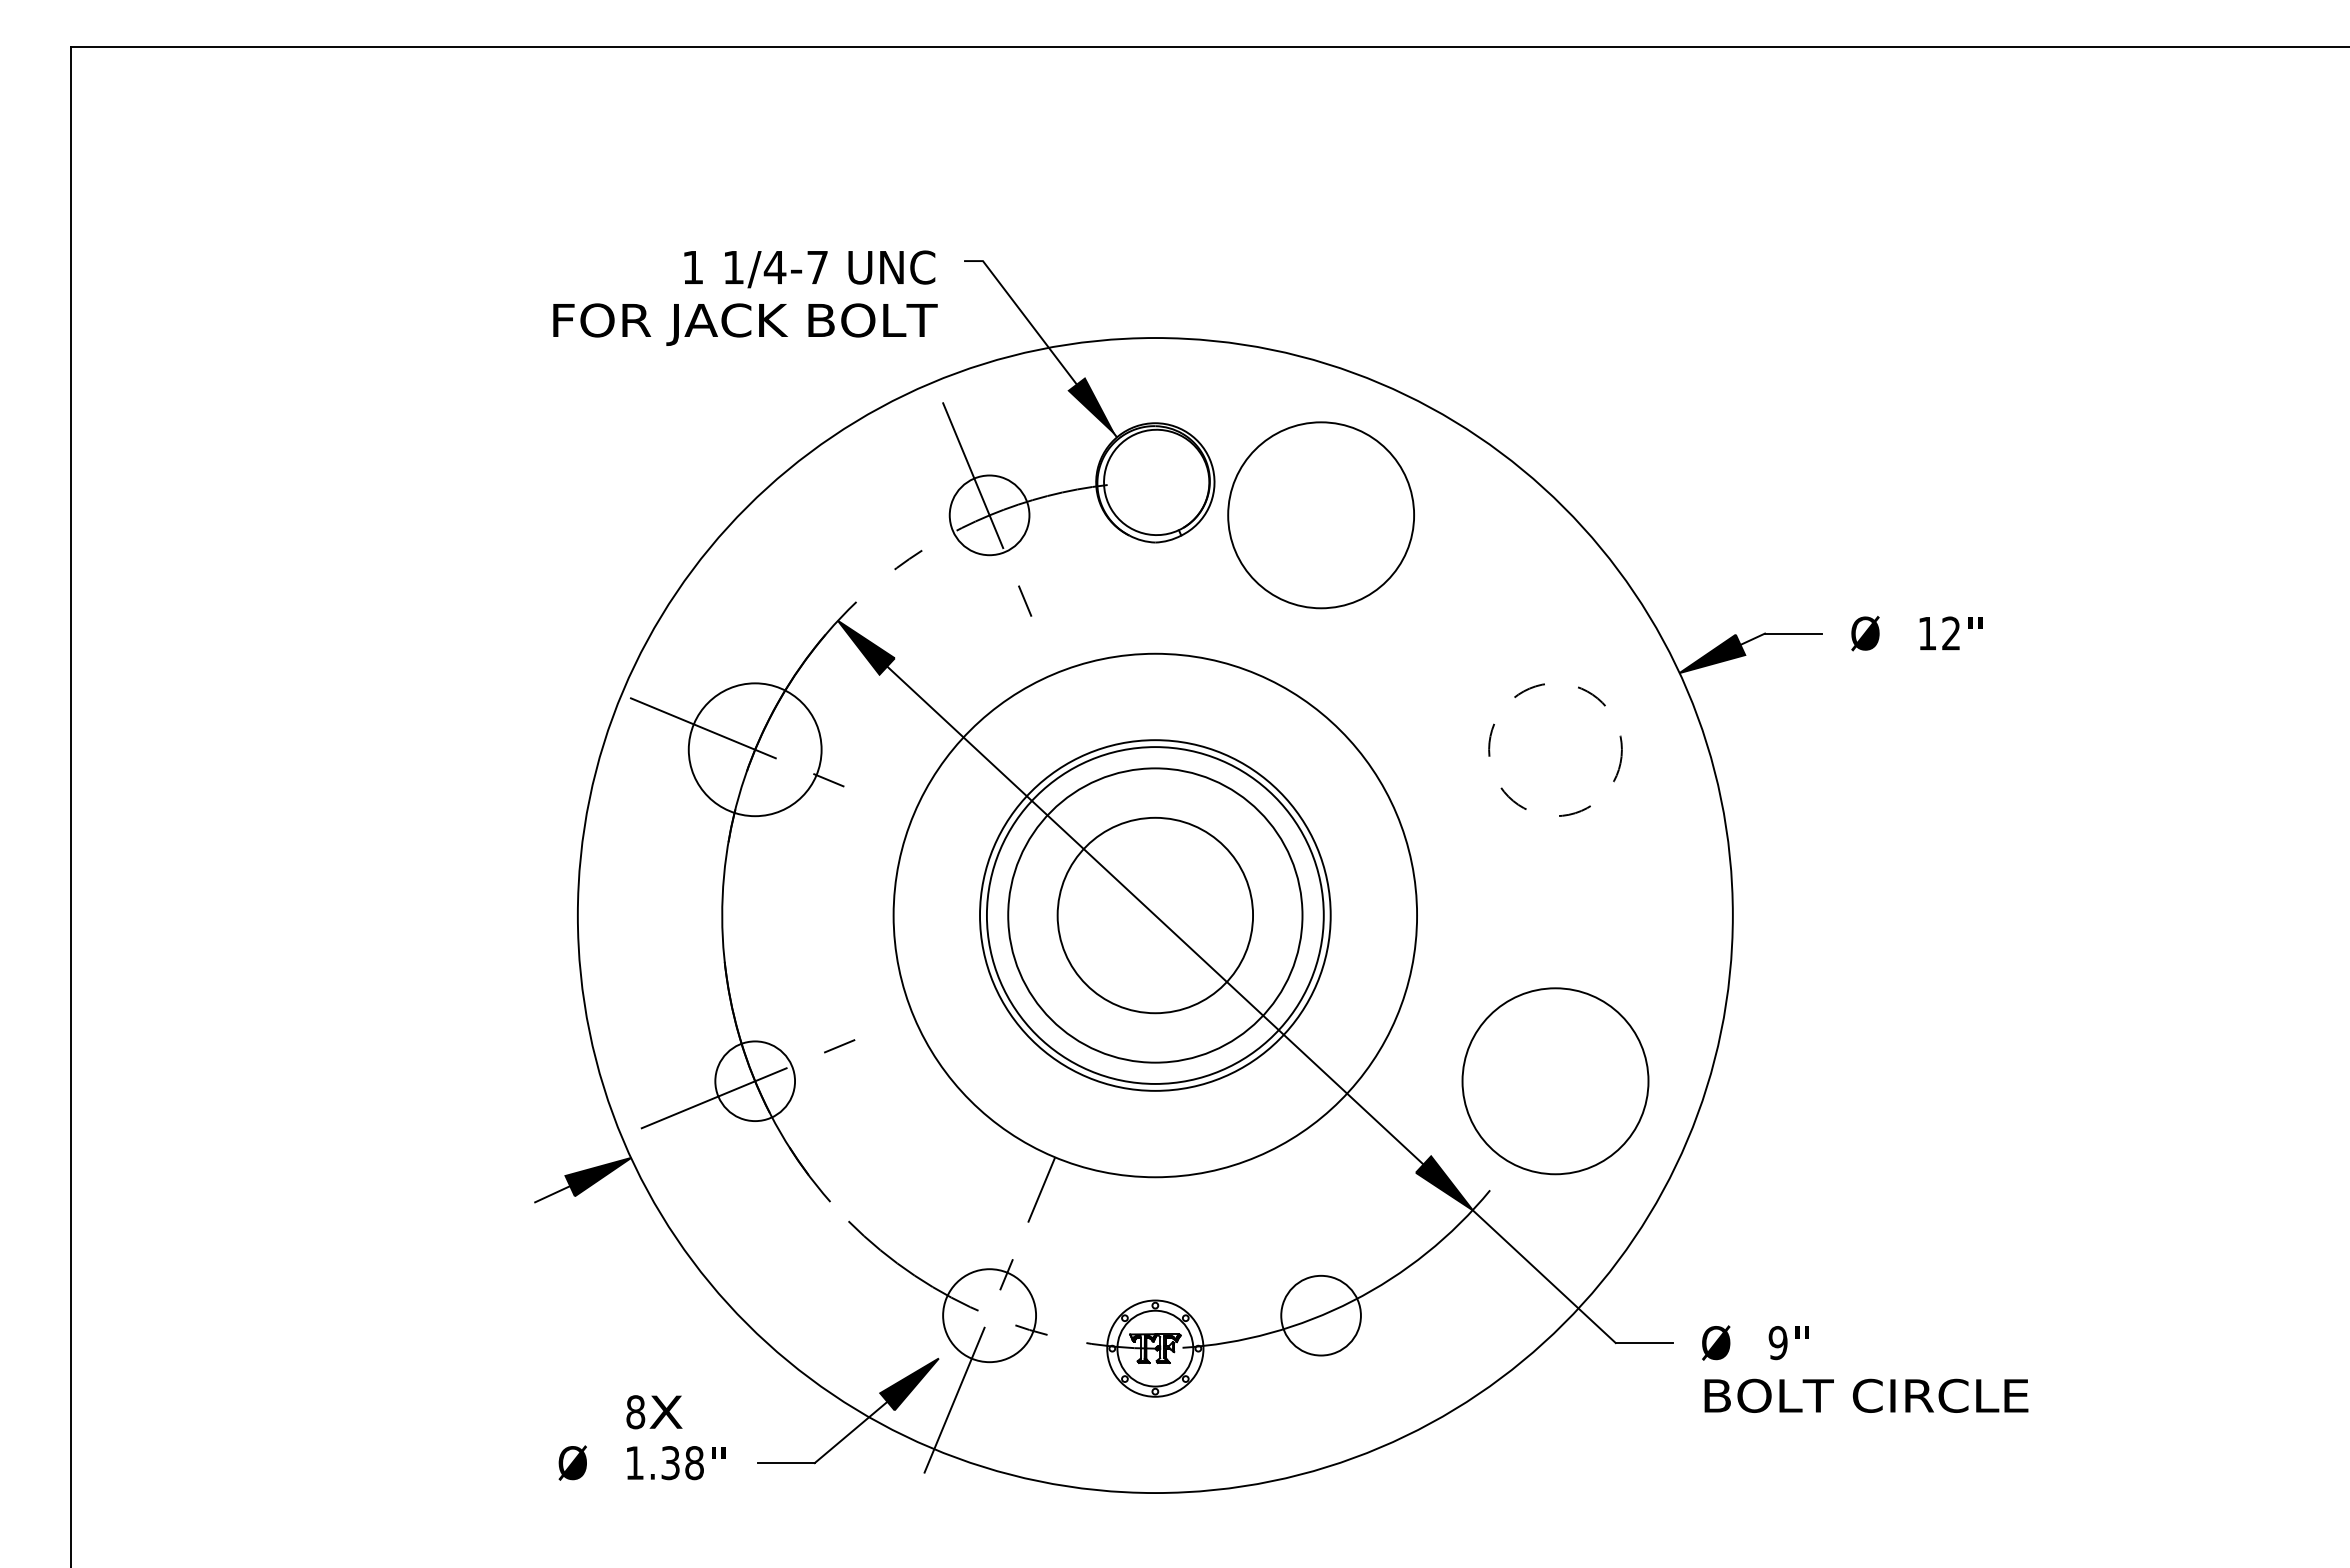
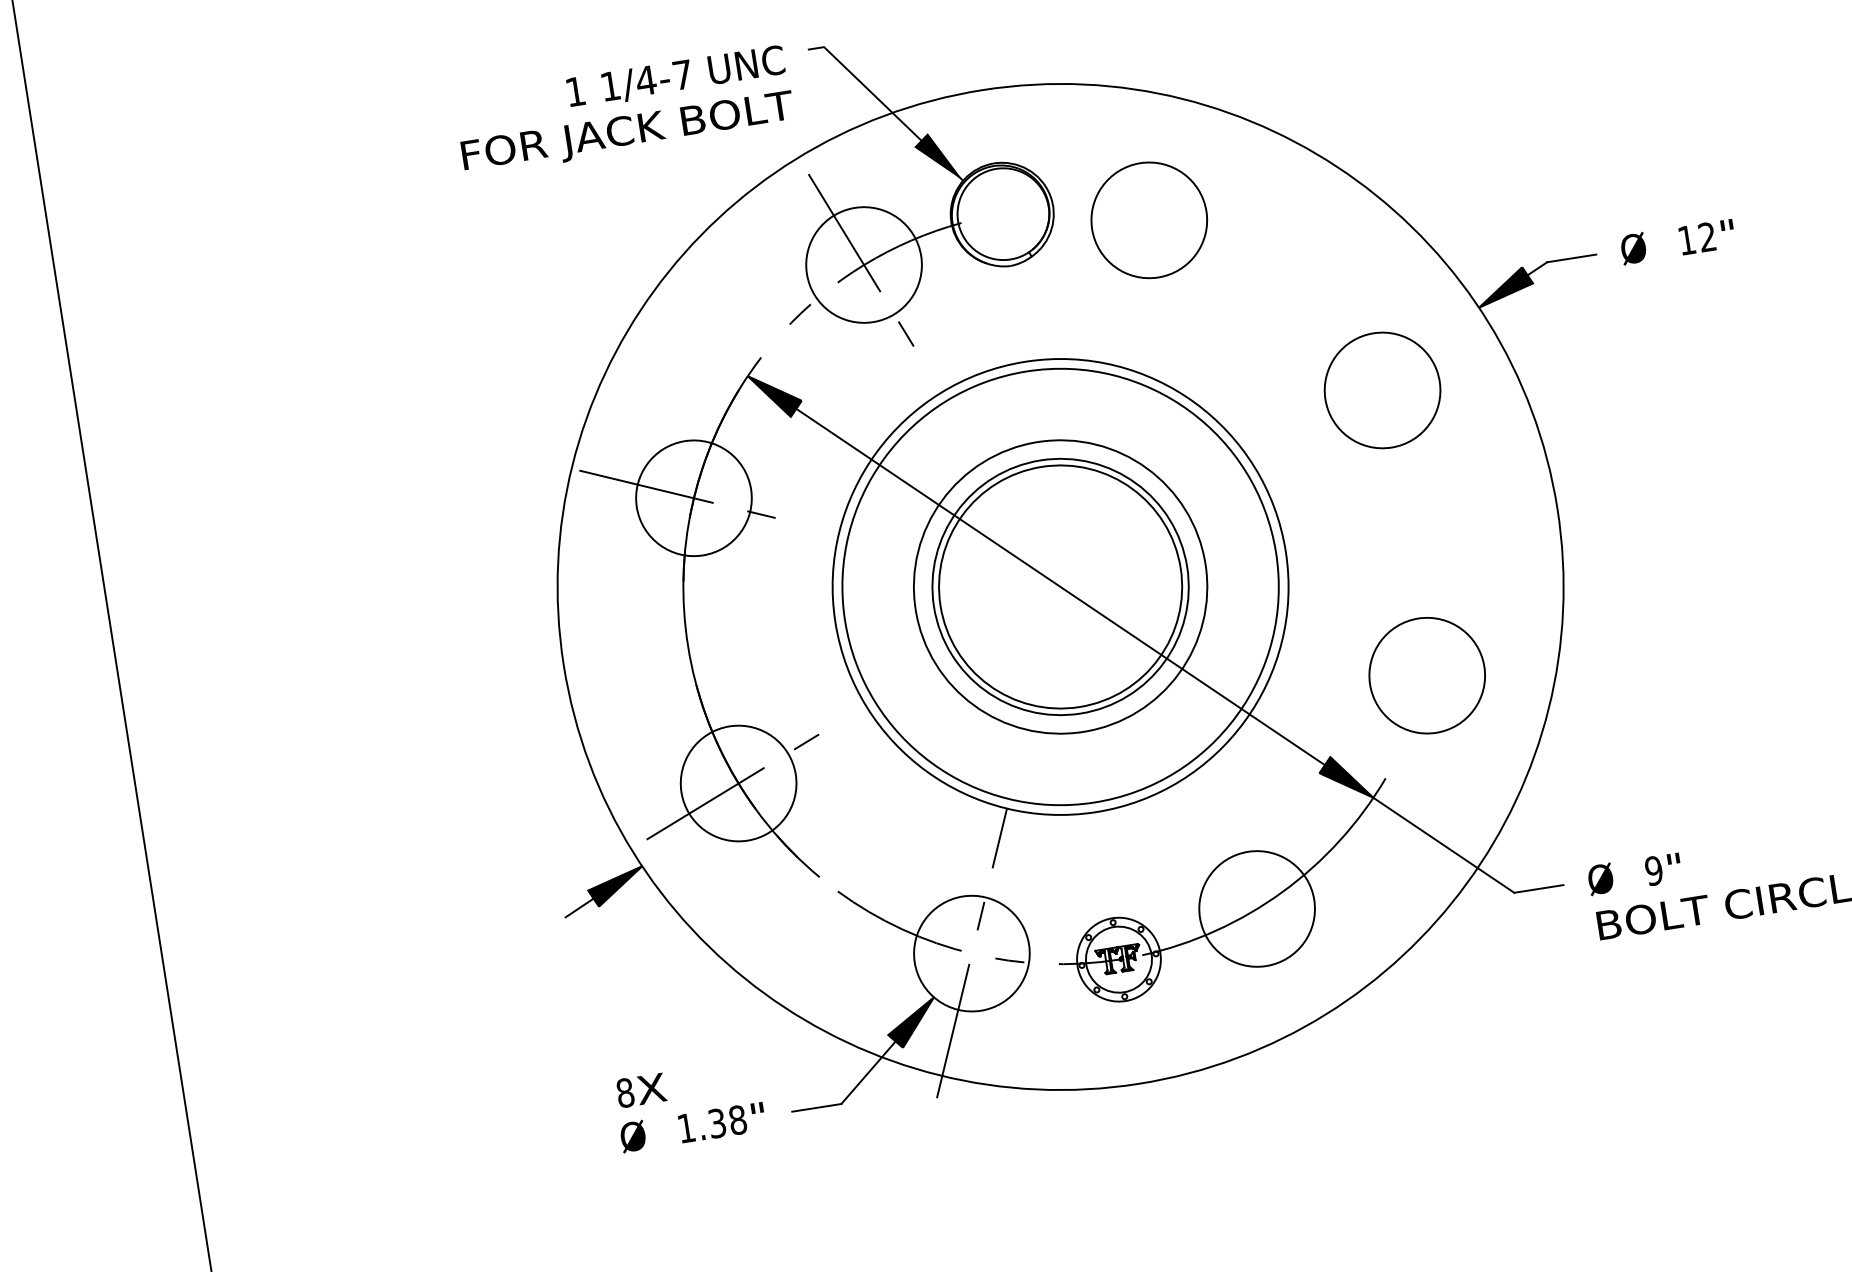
circle: (989, 514) -> (863, 264), size x1.67
circle: (1320, 515) -> (1148, 220), size x0.71
circle: (1555, 749) -> (1382, 390), dashed -> solid
circle: (1154, 915) -> (1059, 587), size x1.43
circle: (1154, 915) -> (1059, 587), size x1.43
circle: (754, 1080) -> (737, 782), size x1.67
circle: (1555, 1080) -> (1427, 675), size x0.71
circle: (989, 1315) -> (971, 953), size x1.43
circle: (1320, 1315) -> (1256, 908), size x1.67
text: (654, 1412) -> (641, 1090), moved

